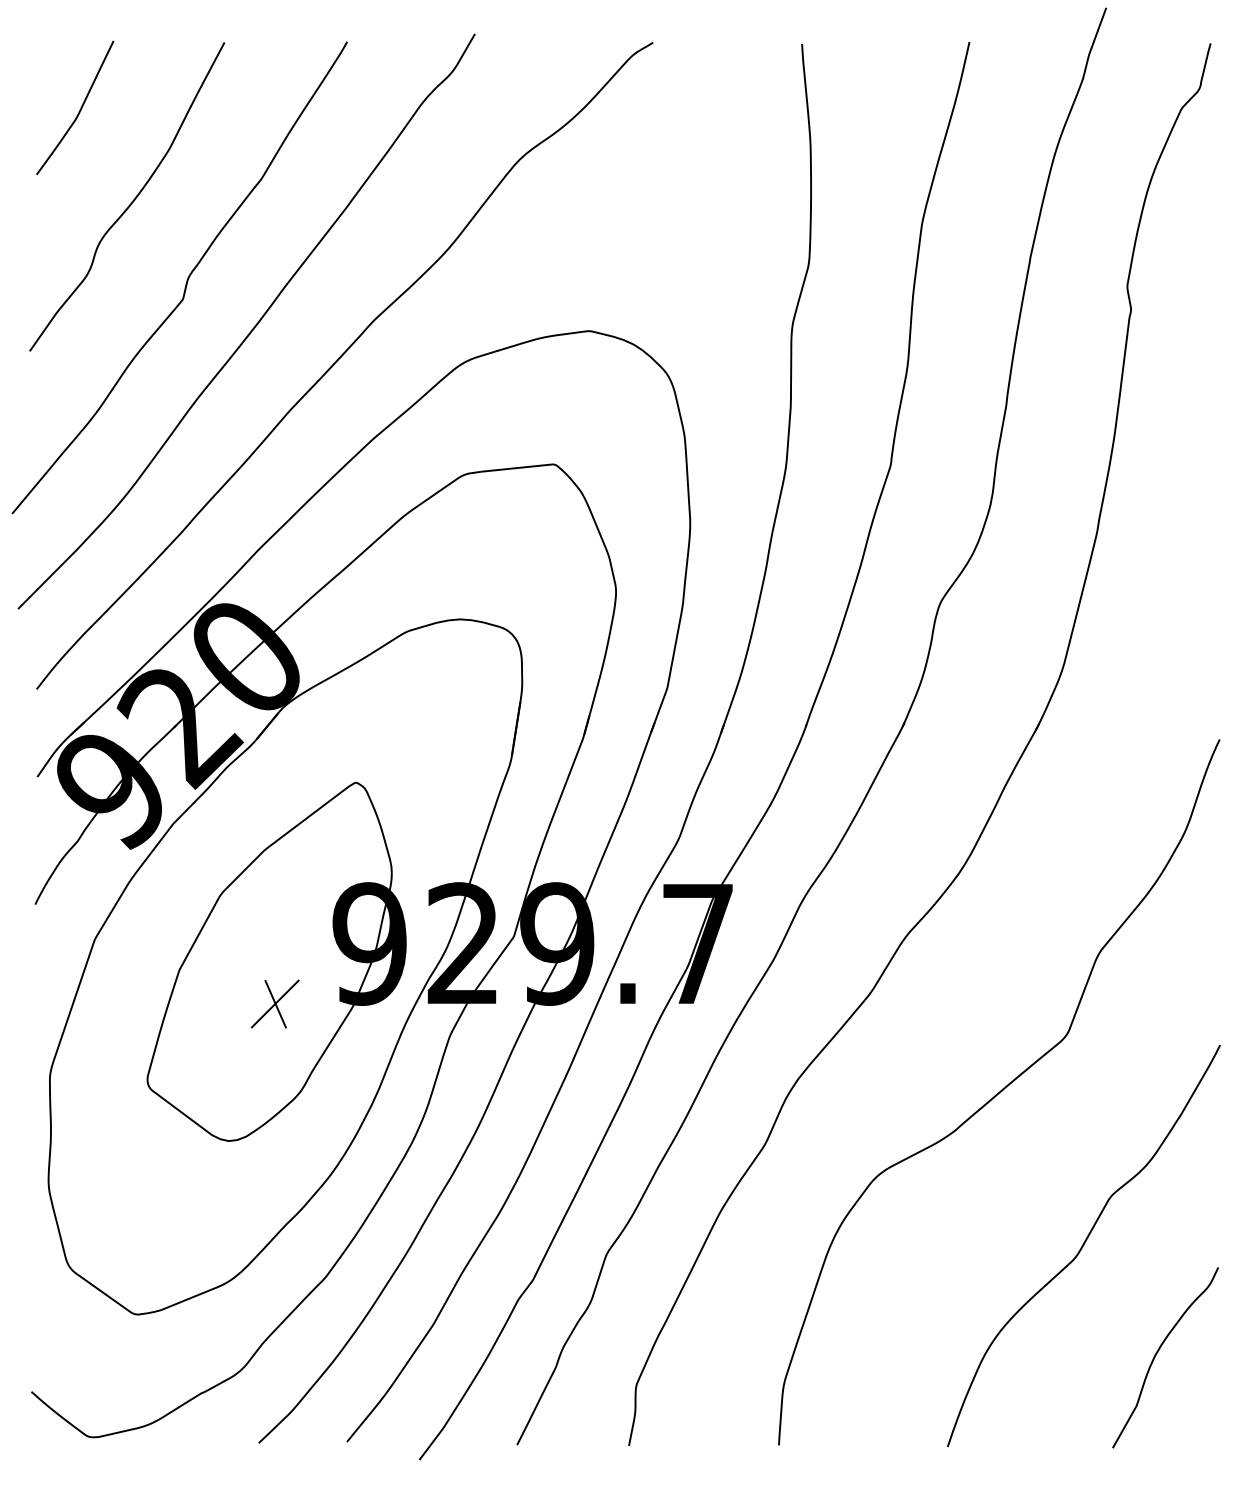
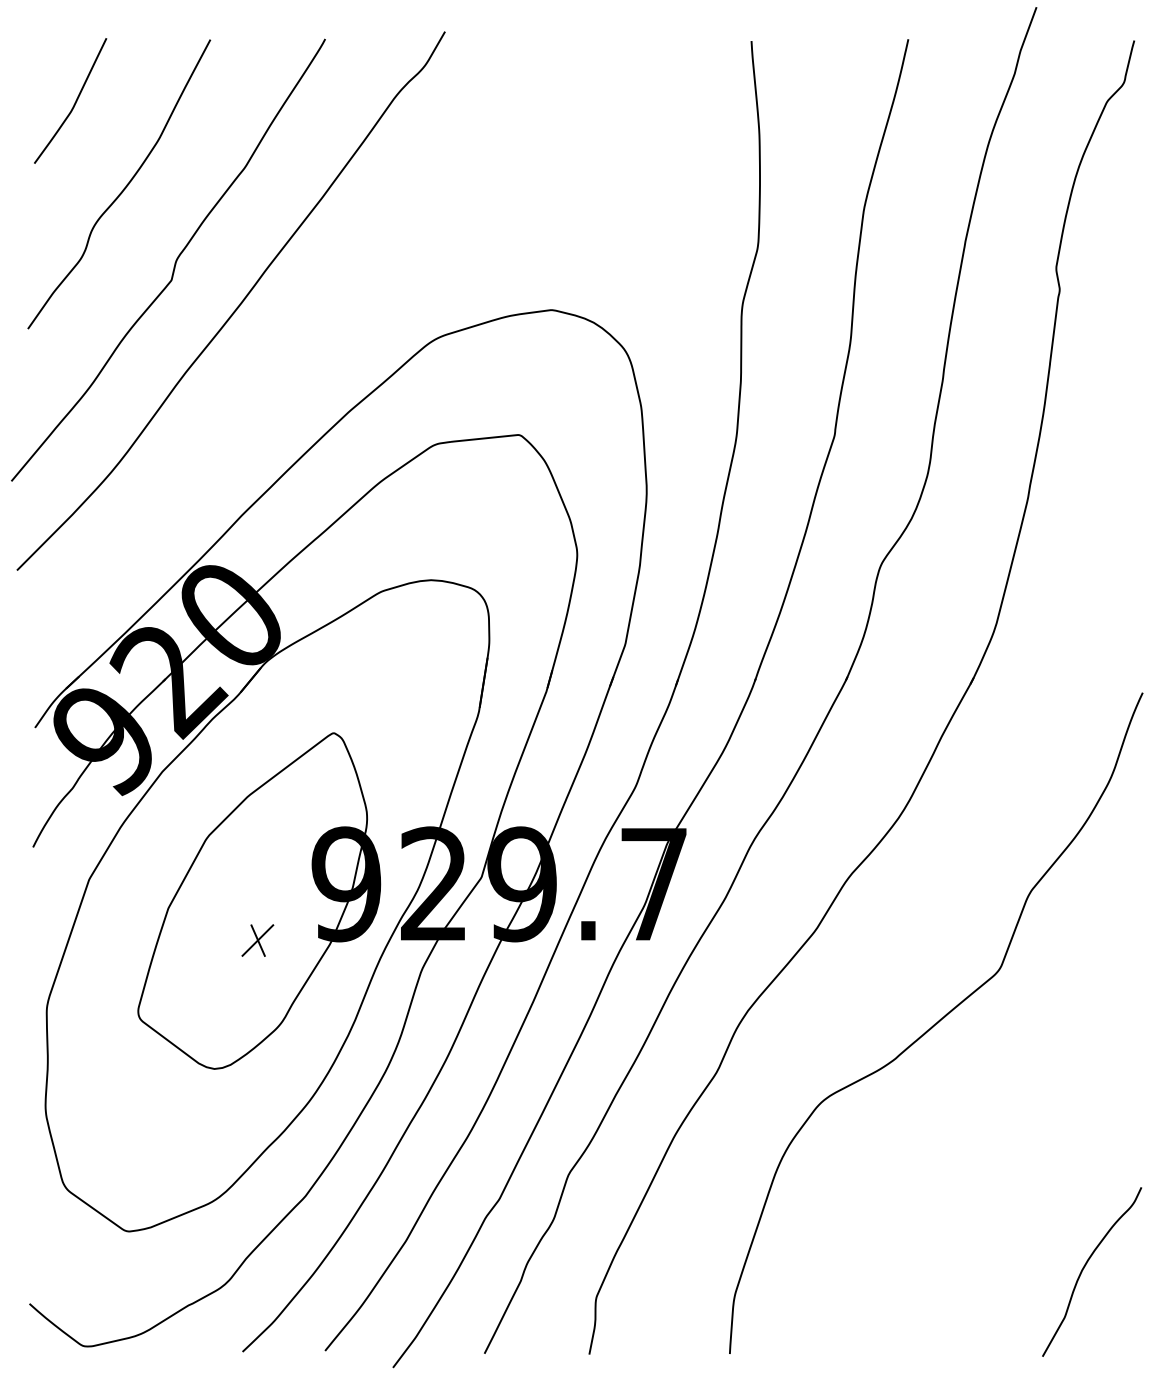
curve: (339, 359) -> (318, 336), removed
part: (274, 1003) -> (257, 940), size x0.7
curve: (1083, 1245) -> (1015, 1166), removed

